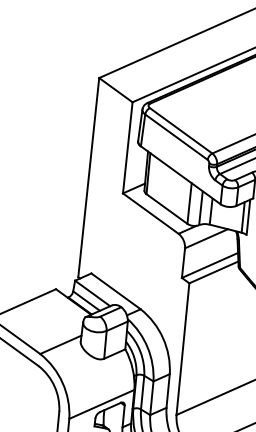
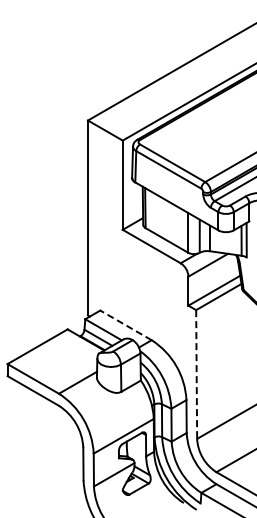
line: (116, 291) -> (126, 325), solid -> dashed
line: (182, 350) -> (196, 375), solid -> dashed

